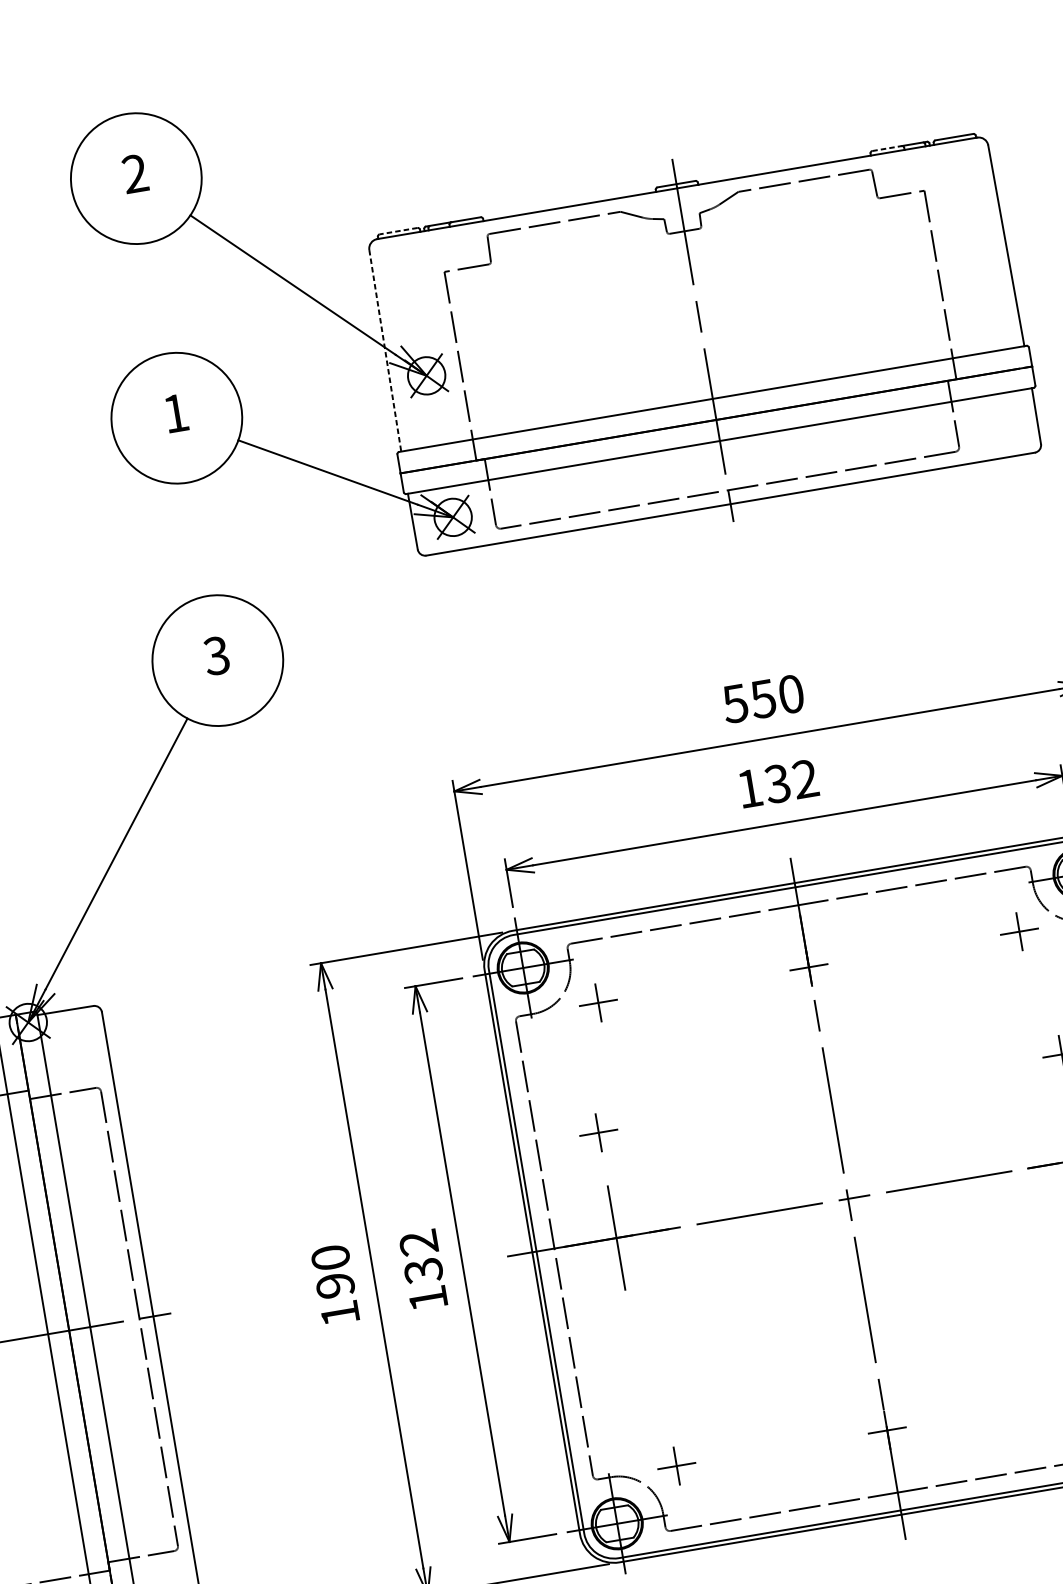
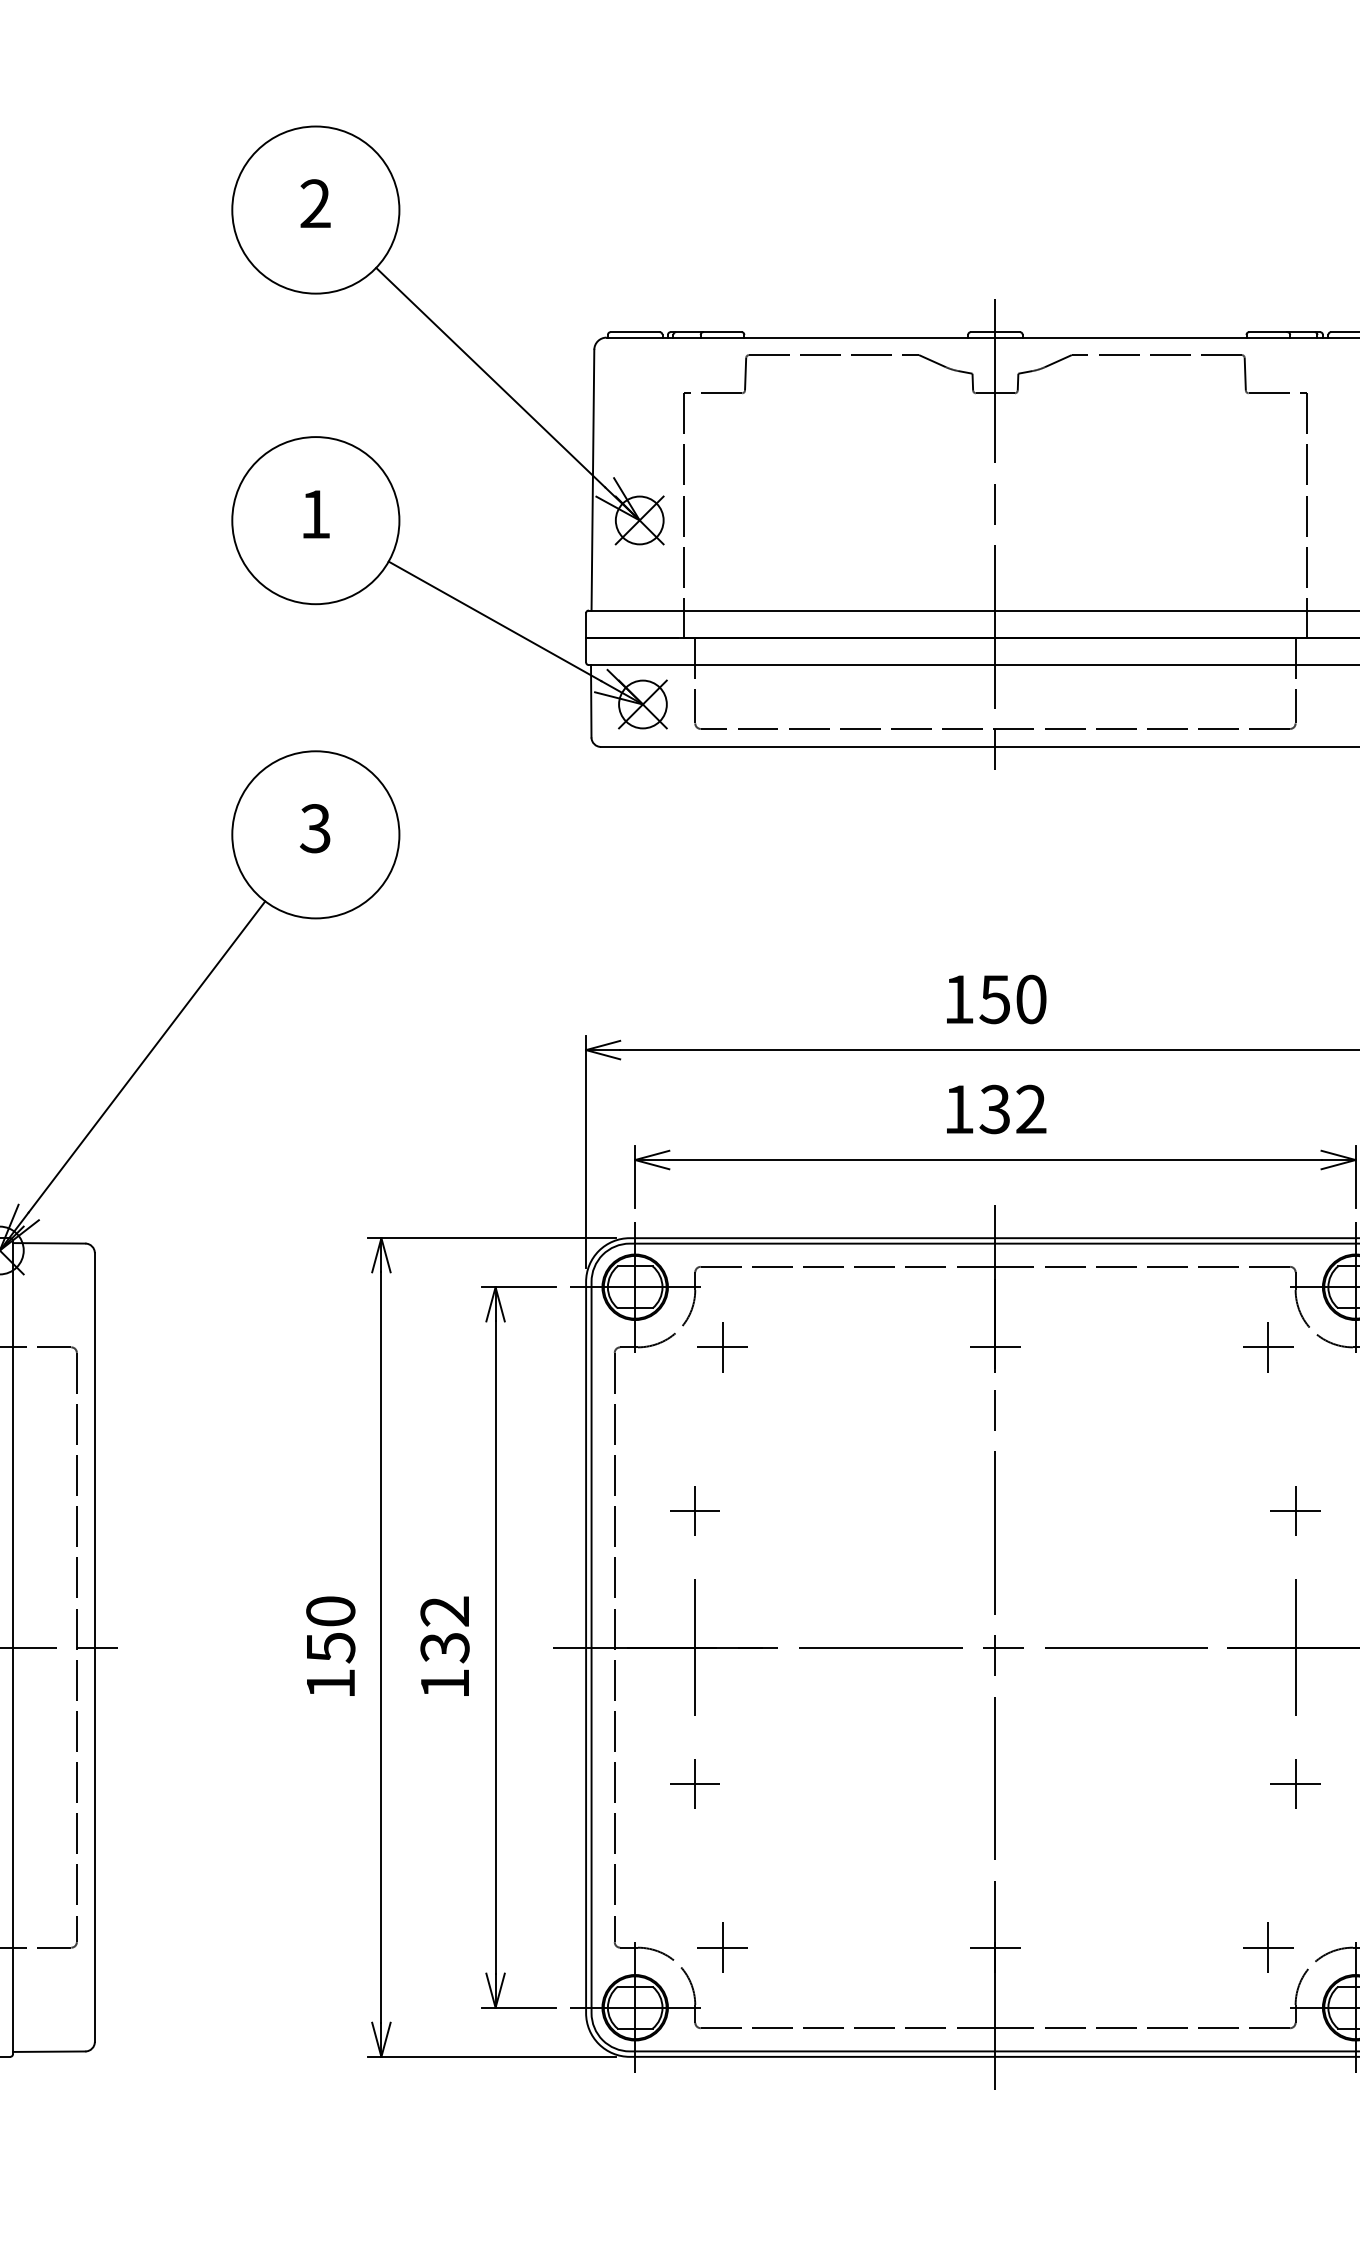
line: (887, 148) -> (1268, 332), dashed -> solid
line: (398, 231) -> (635, 332), dashed -> solid
line: (385, 351) -> (592, 480), dashed -> solid
text: (735, 703) -> (958, 999), 550 -> 150
text: (335, 1286) -> (330, 1648), 190 -> 150
part: (633, 1343) -> (694, 1783), added

